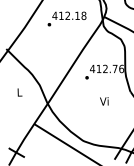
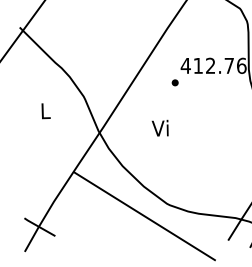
text: (104, 101) -> (160, 128), moved

